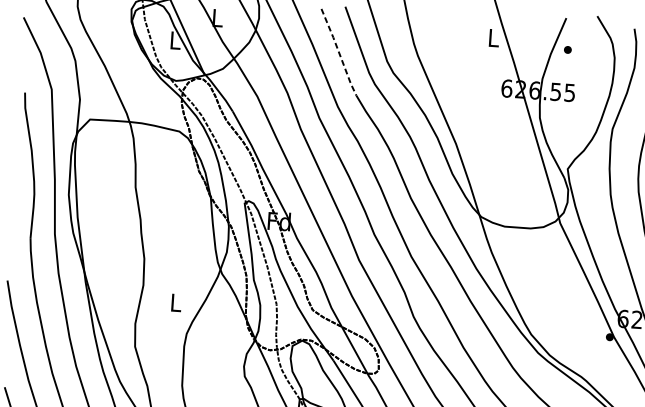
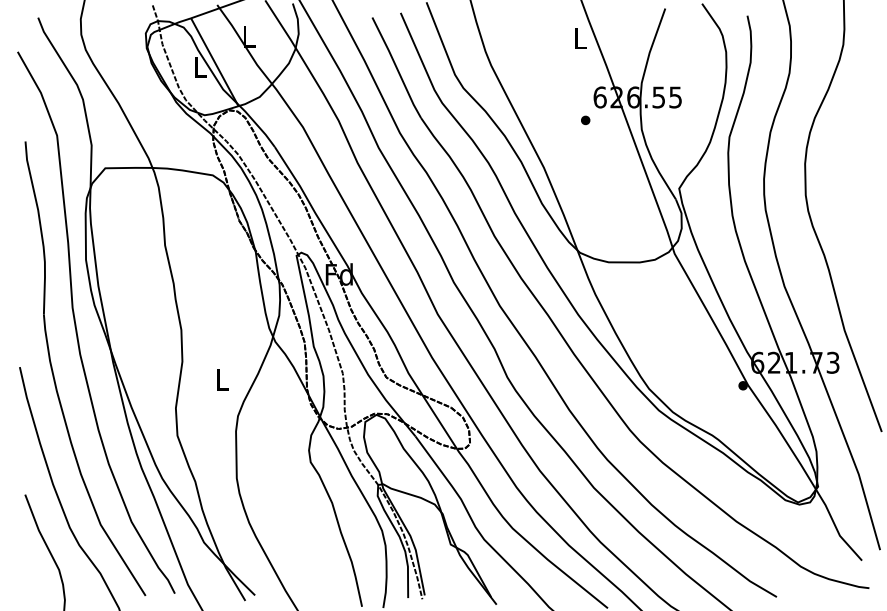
part: (567, 50) -> (585, 120), moved
line: (338, 52) -> (396, 67), dashed -> solid

